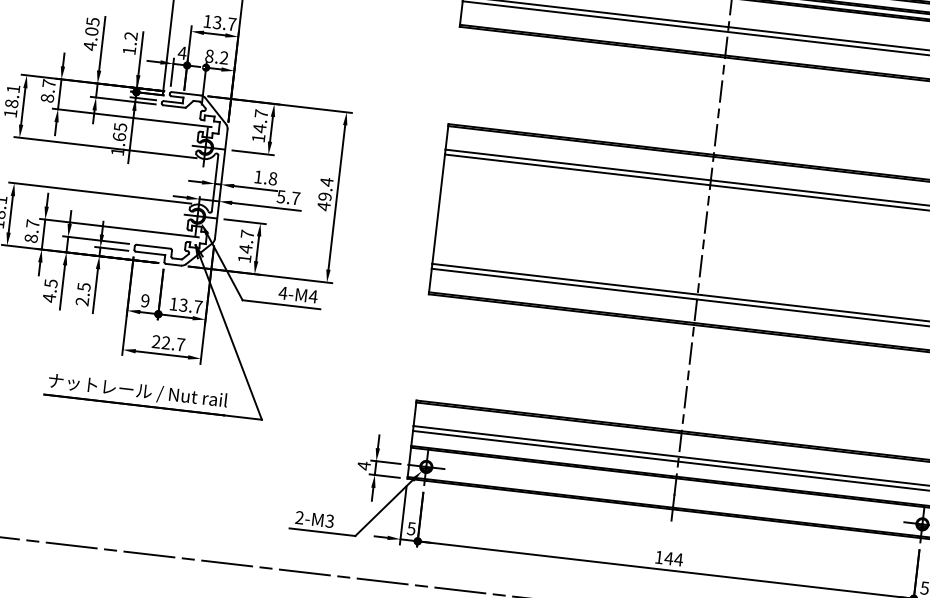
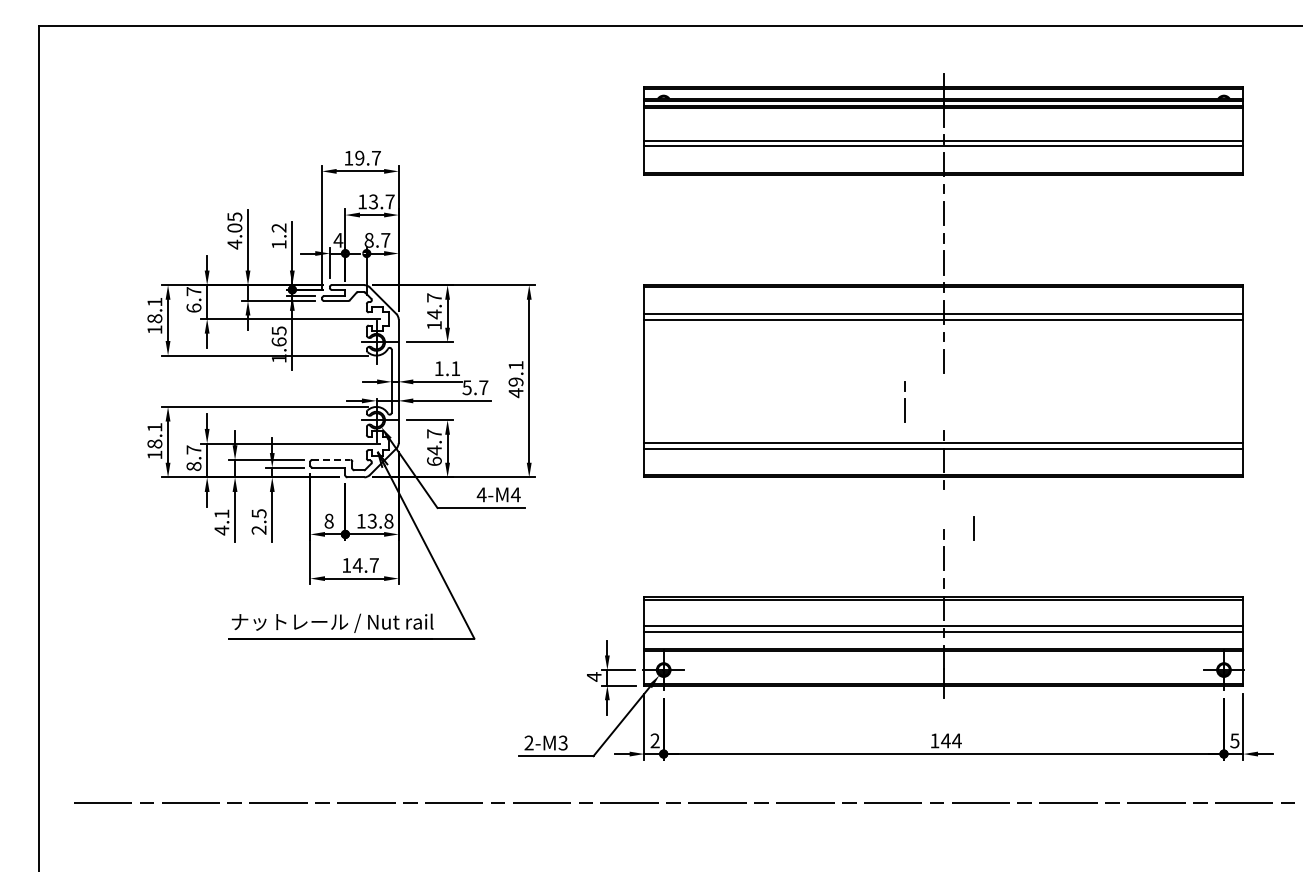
text: (224, 57) -> (385, 239), 8.2 -> 8.7
text: (47, 97) -> (193, 307), 8.7 -> 6.7
text: (272, 178) -> (455, 368), 1.8 -> 1.1
text: (326, 182) -> (515, 365), 49.4 -> 49.1
line: (153, 246) -> (331, 459), solid -> dashed
text: (244, 257) -> (434, 460), 14.7 -> 64.7
line: (701, 257) -> (904, 401), moved
text: (50, 283) -> (221, 513), 4.5 -> 4.1
text: (144, 300) -> (328, 520), 9 -> 8
text: (197, 306) -> (388, 520), 13.7 -> 13.8
text: (161, 342) -> (352, 565), 22.7 -> 14.7
line: (690, 353) -> (973, 528), moved
text: (410, 528) -> (654, 740), 5 -> 2

